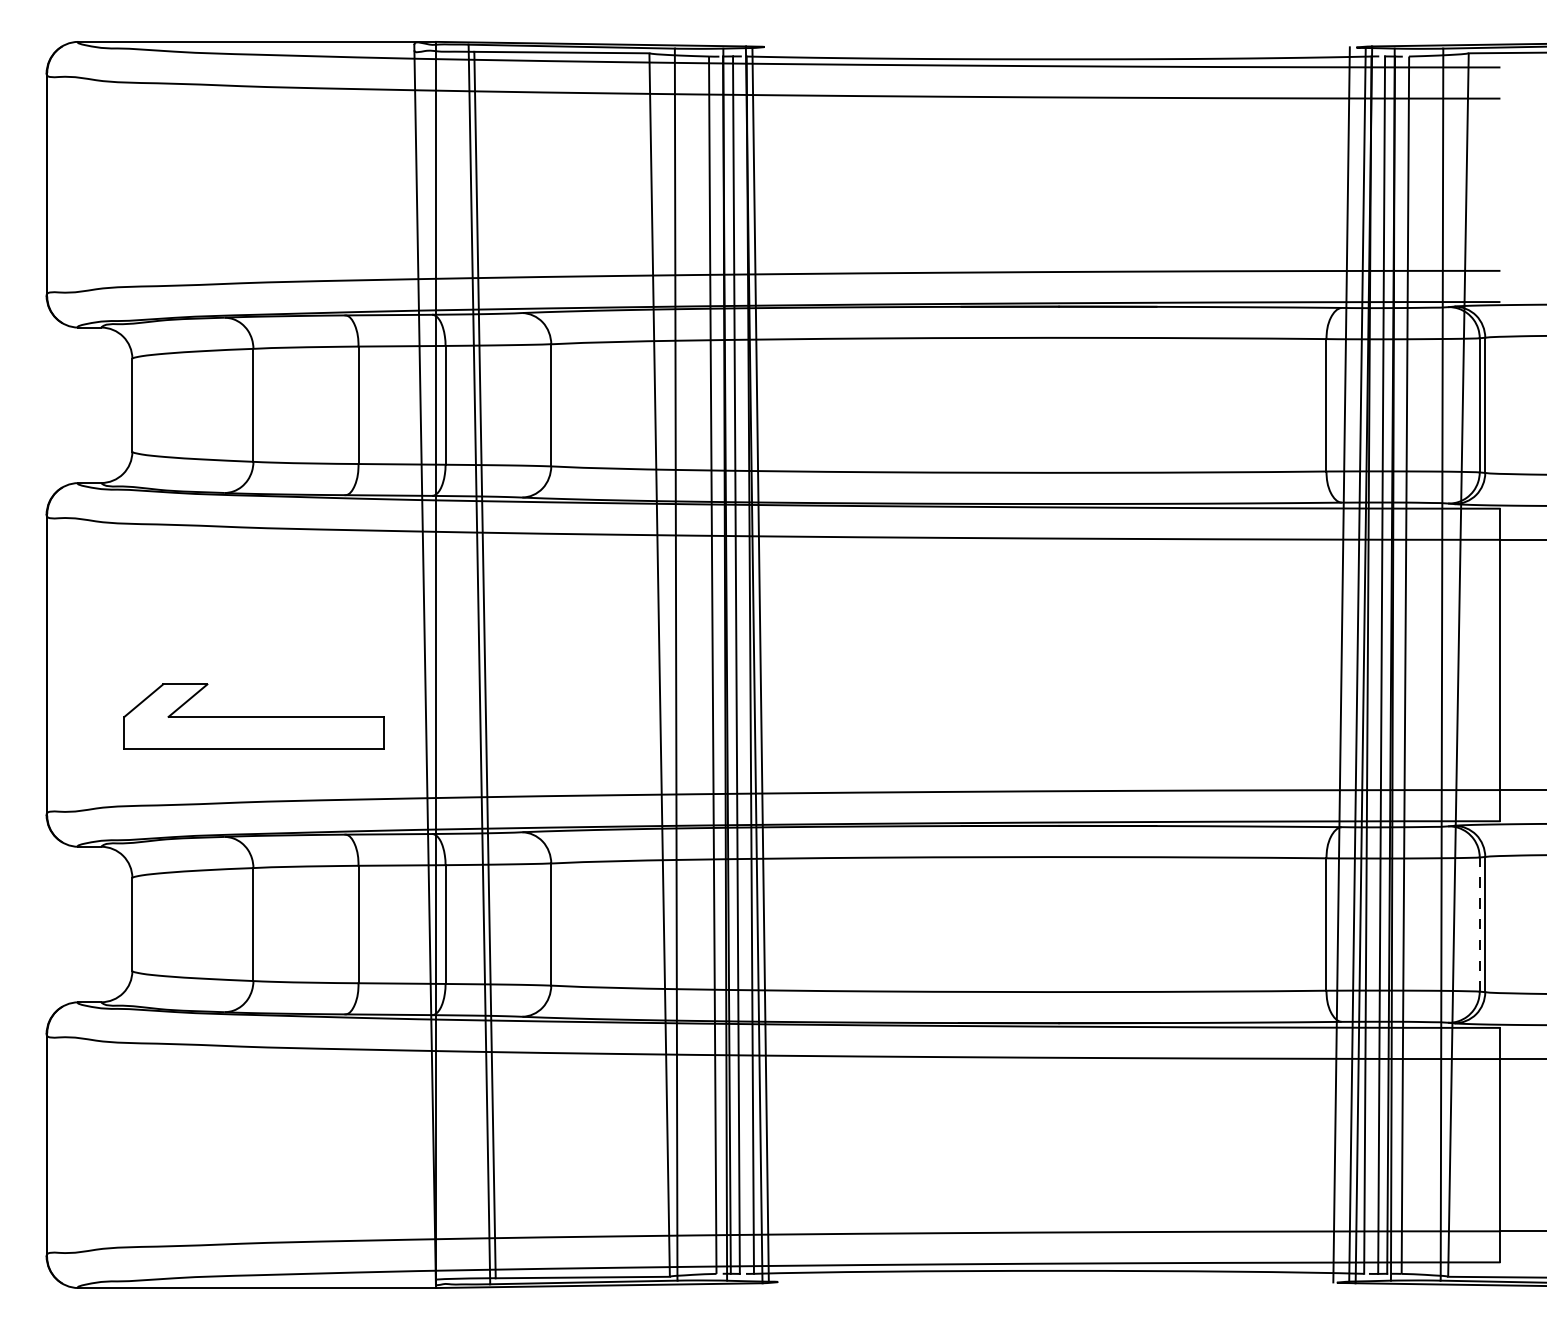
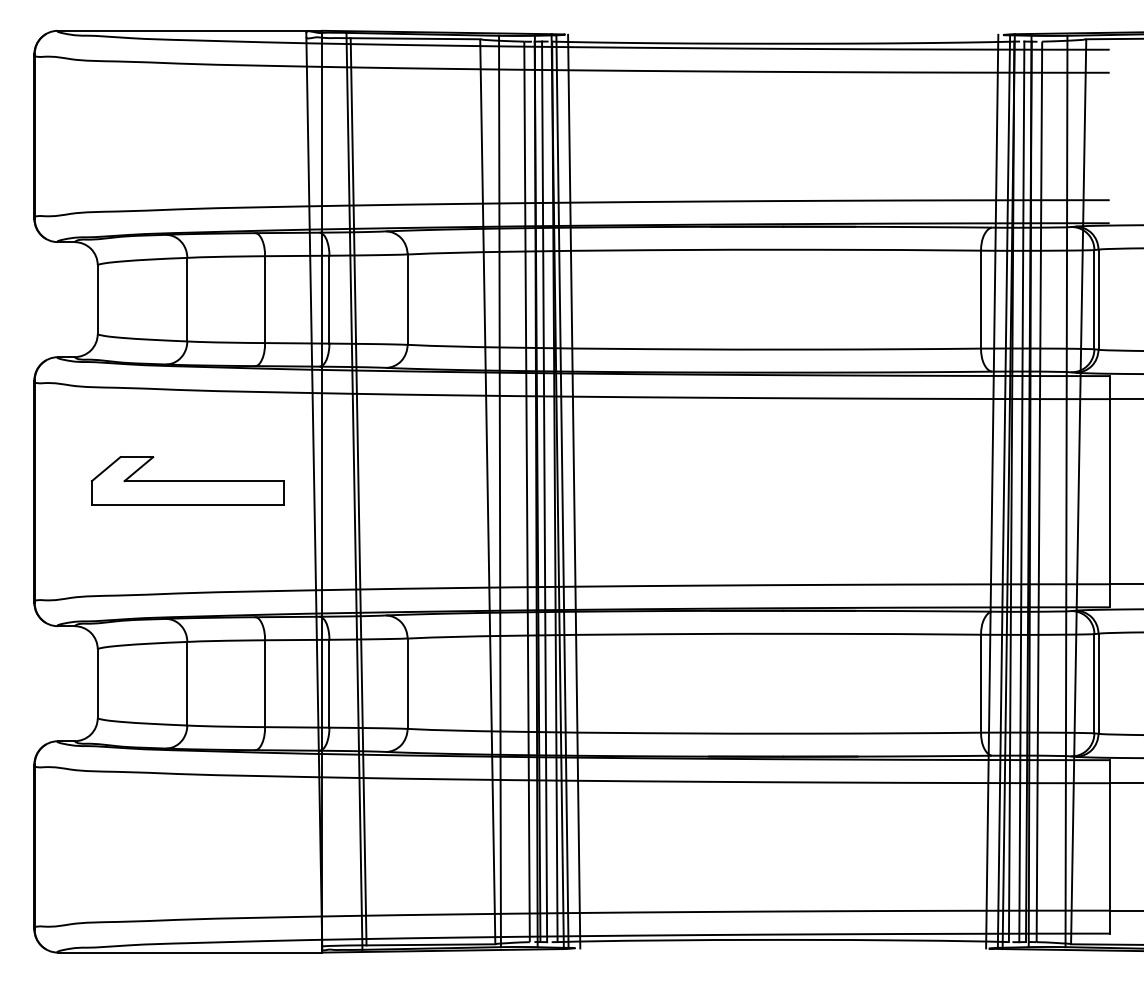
line: (776, 664) -> (574, 491), added
part: (253, 716) -> (187, 480), moved
line: (1479, 924) -> (1094, 683), dashed -> solid

